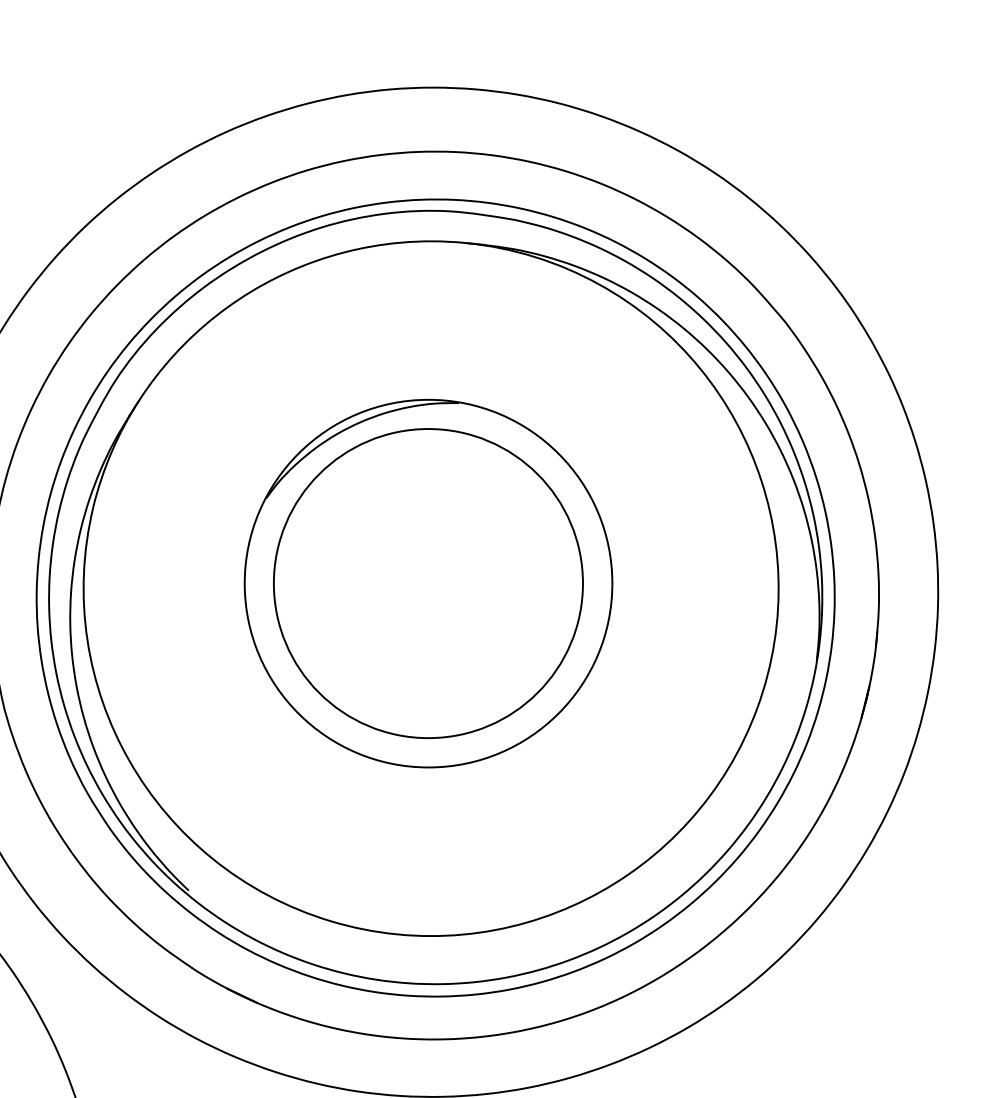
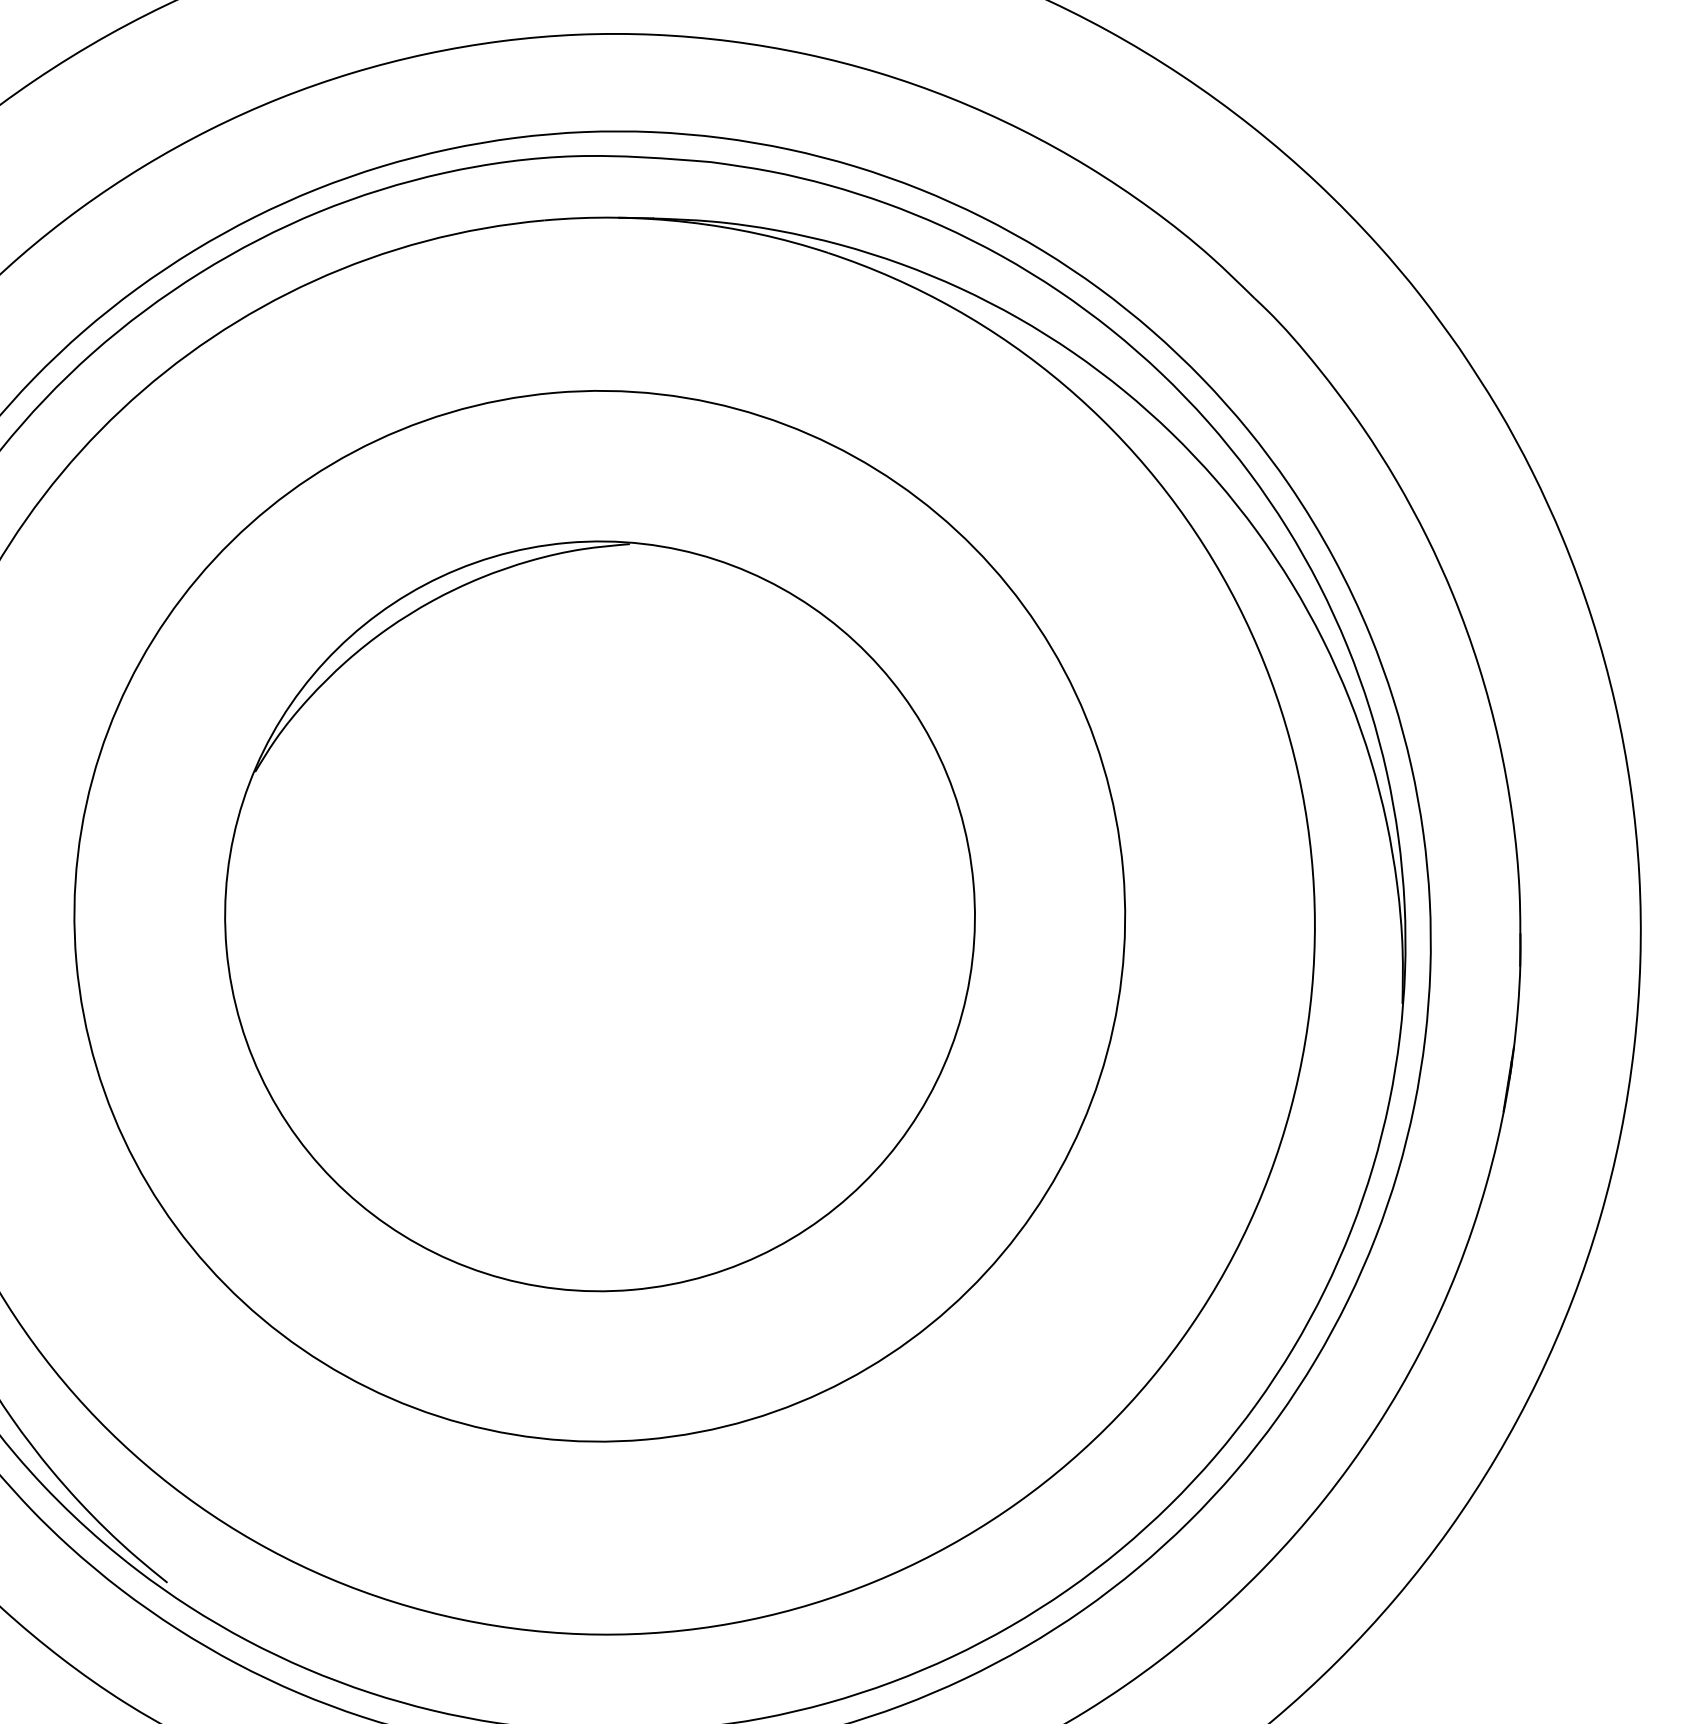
circle: (428, 583) -> (599, 916), size x1.67

